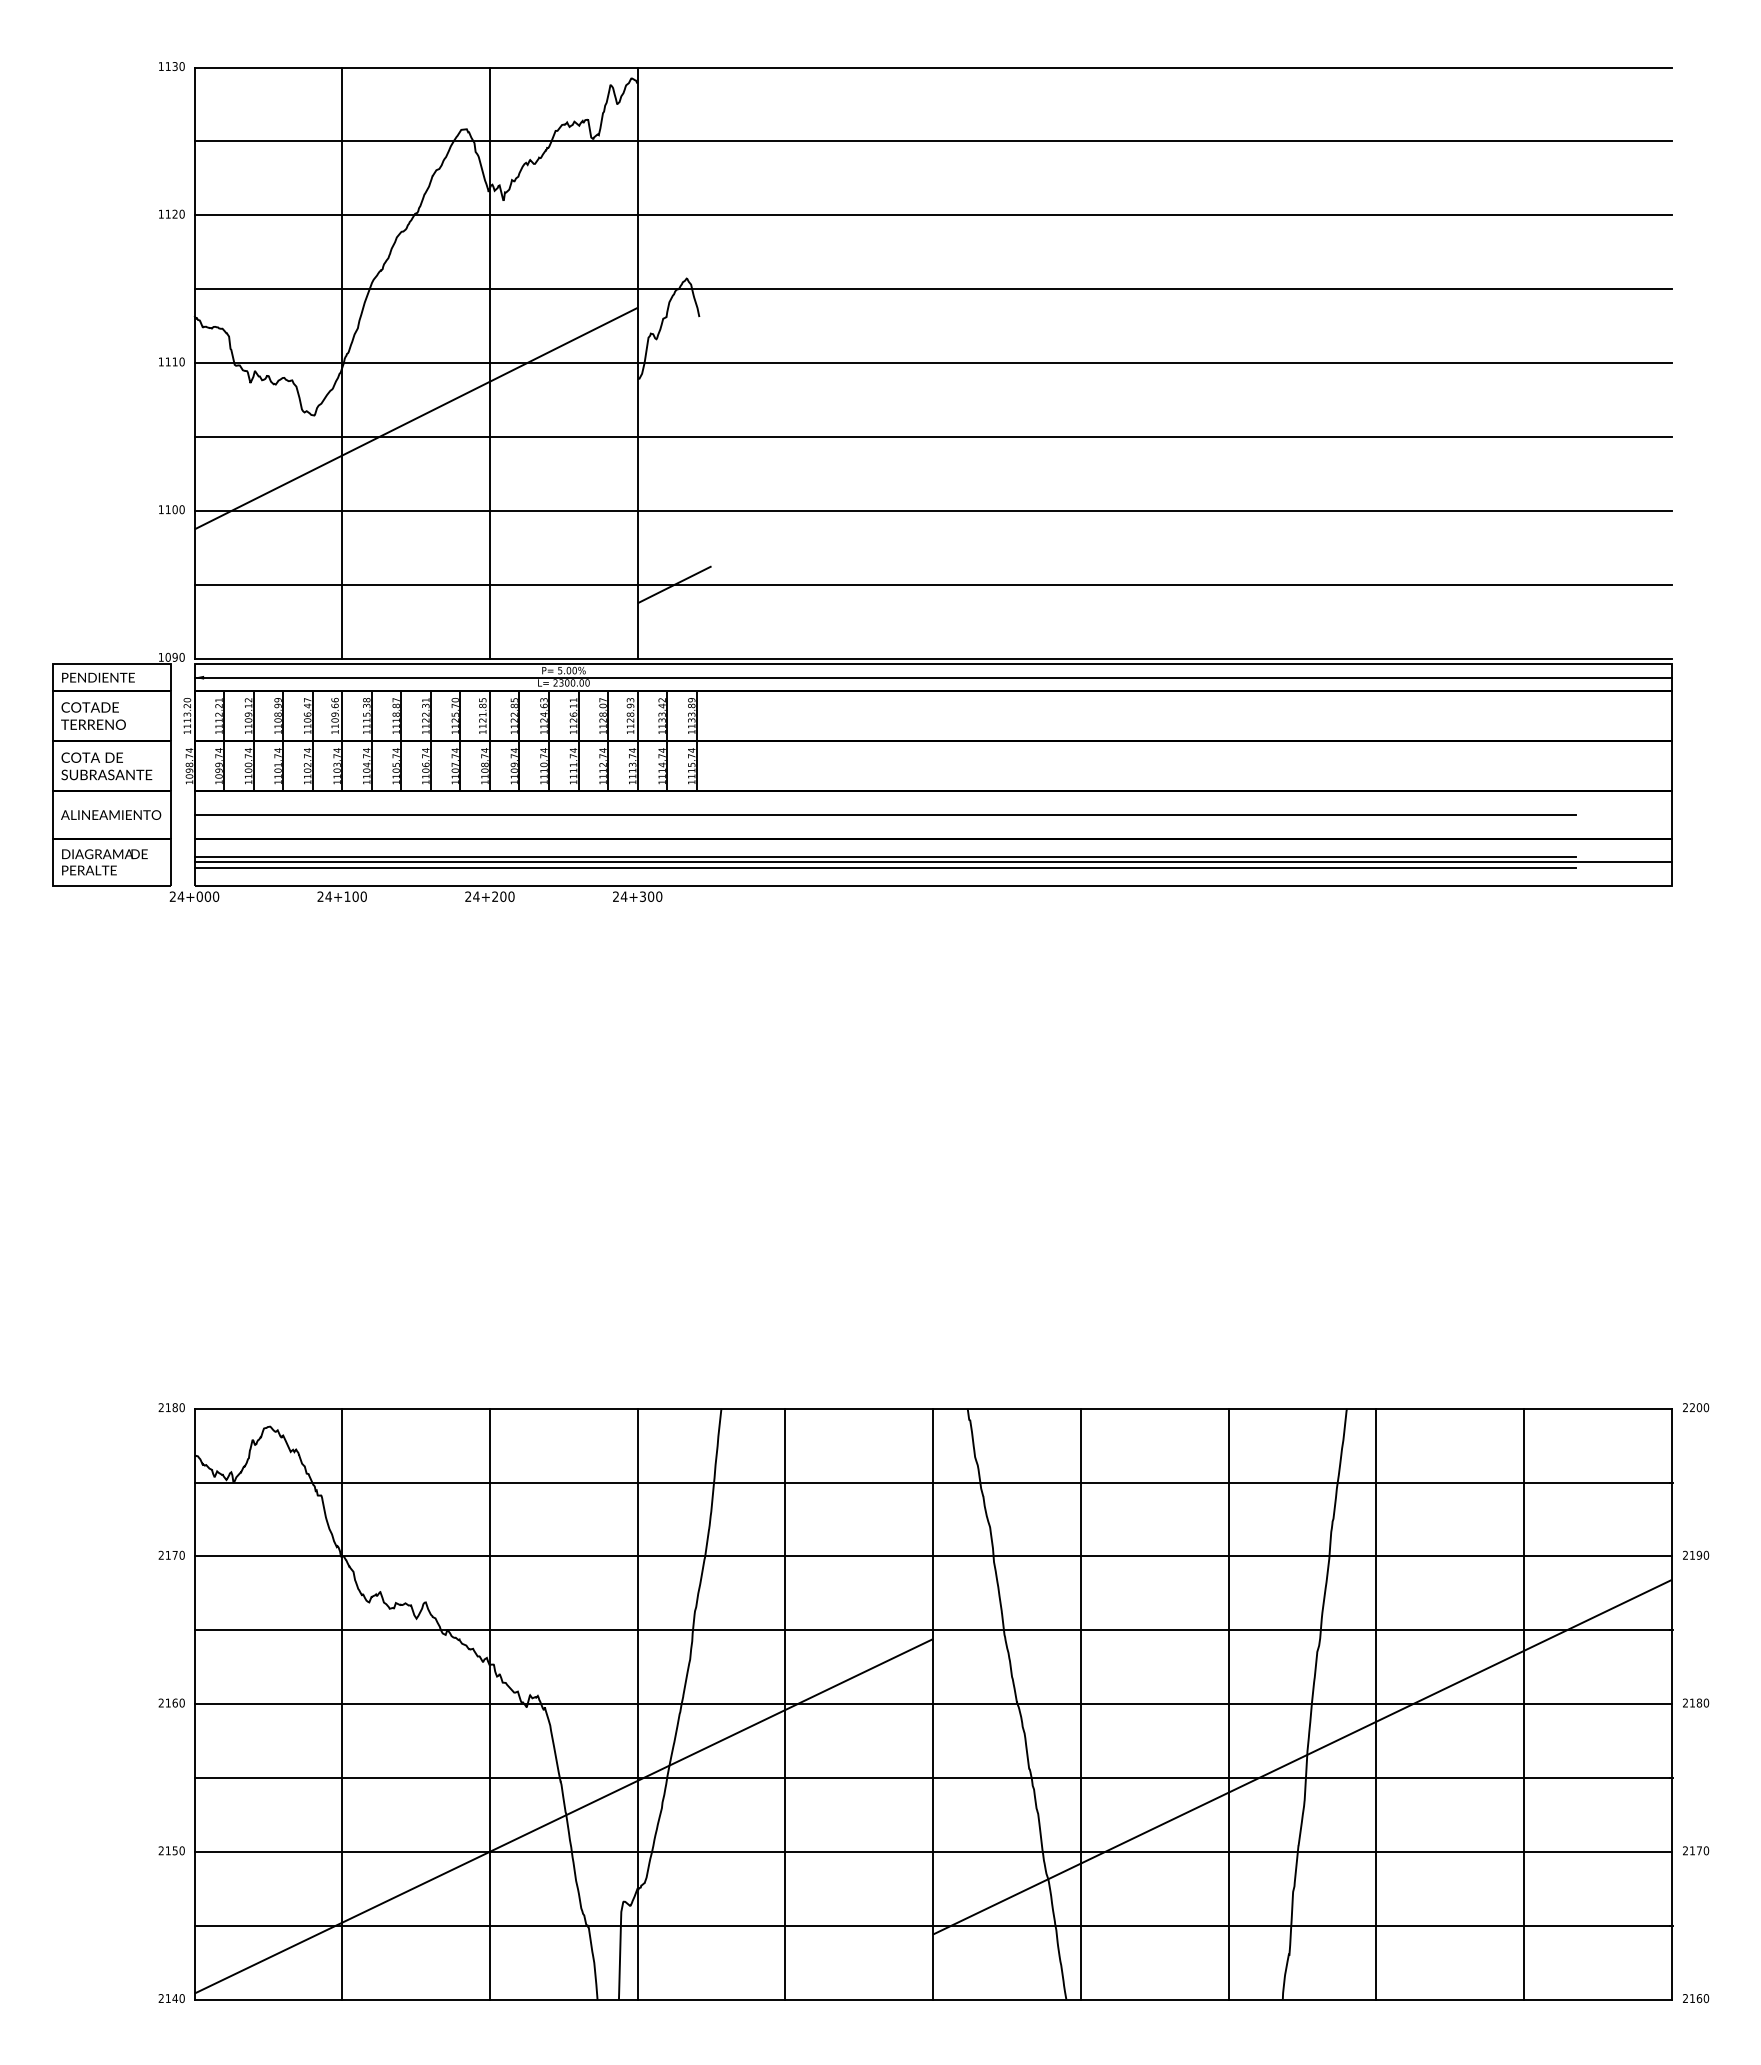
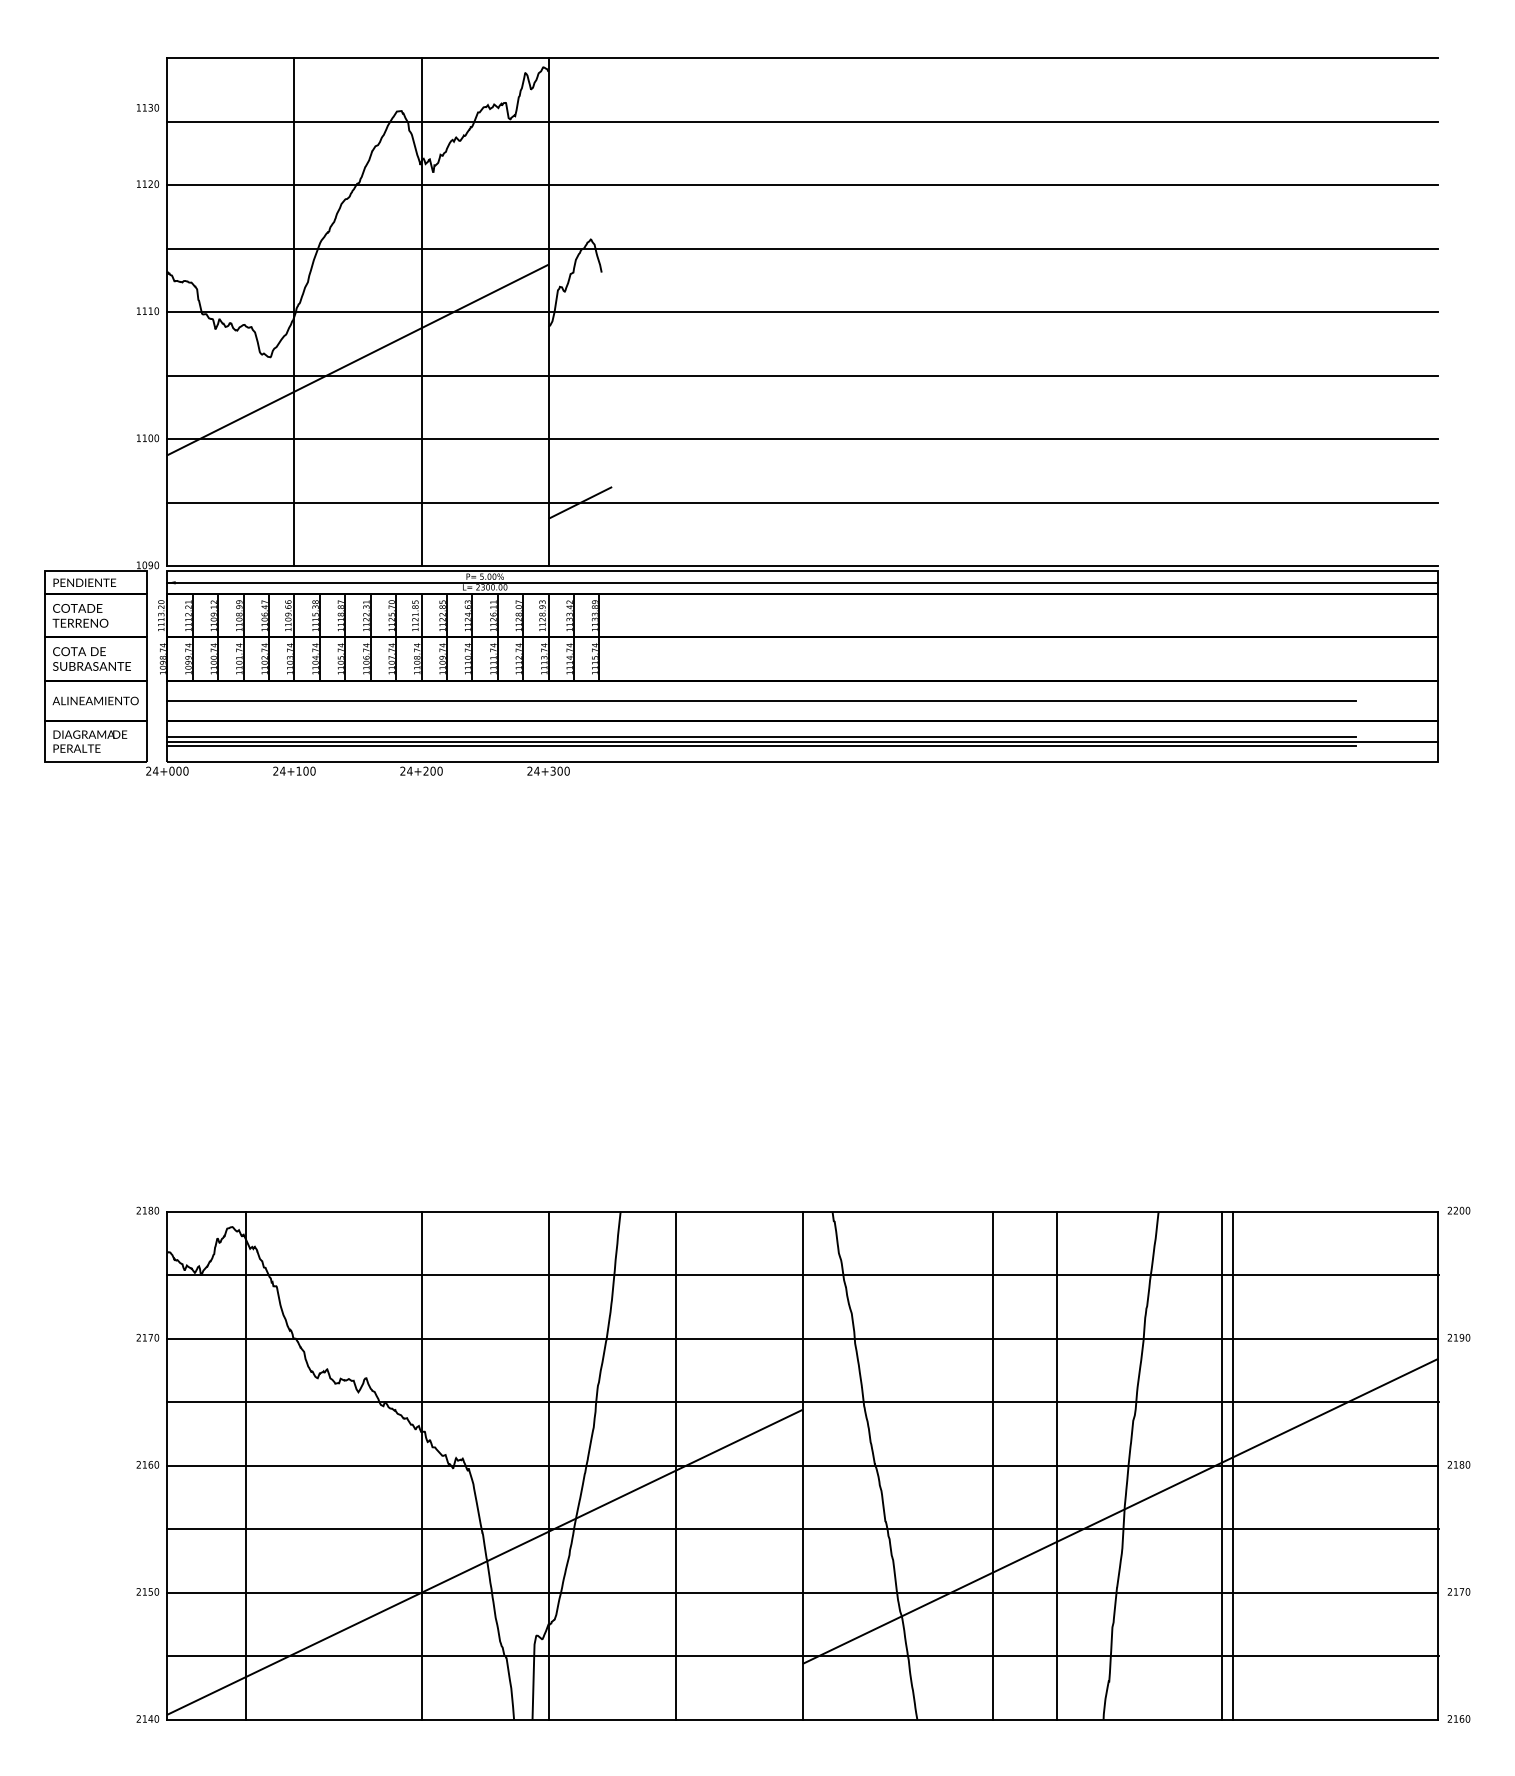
text: (171, 66) -> (147, 107), moved
line: (342, 1703) -> (246, 1465), moved
line: (1080, 1703) -> (992, 1465), moved
line: (1376, 1703) -> (1233, 1465), moved
line: (1524, 1703) -> (1222, 1465), moved

